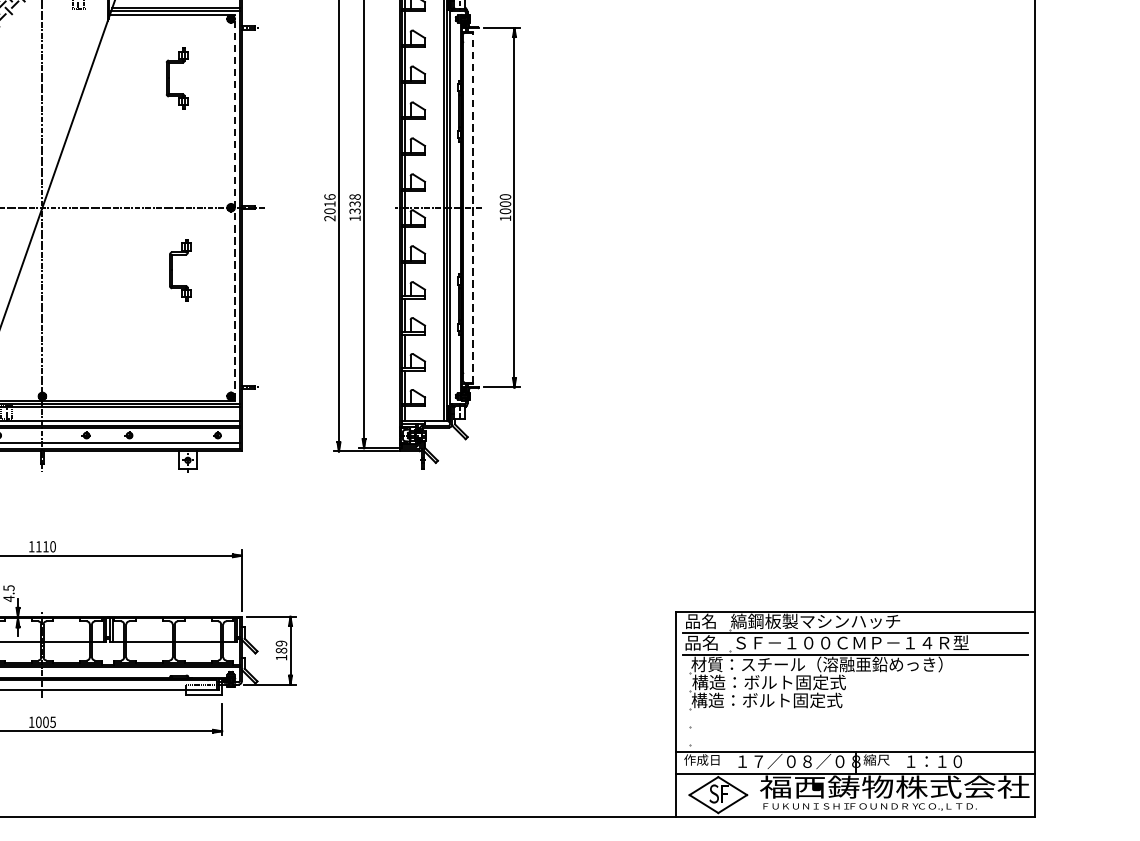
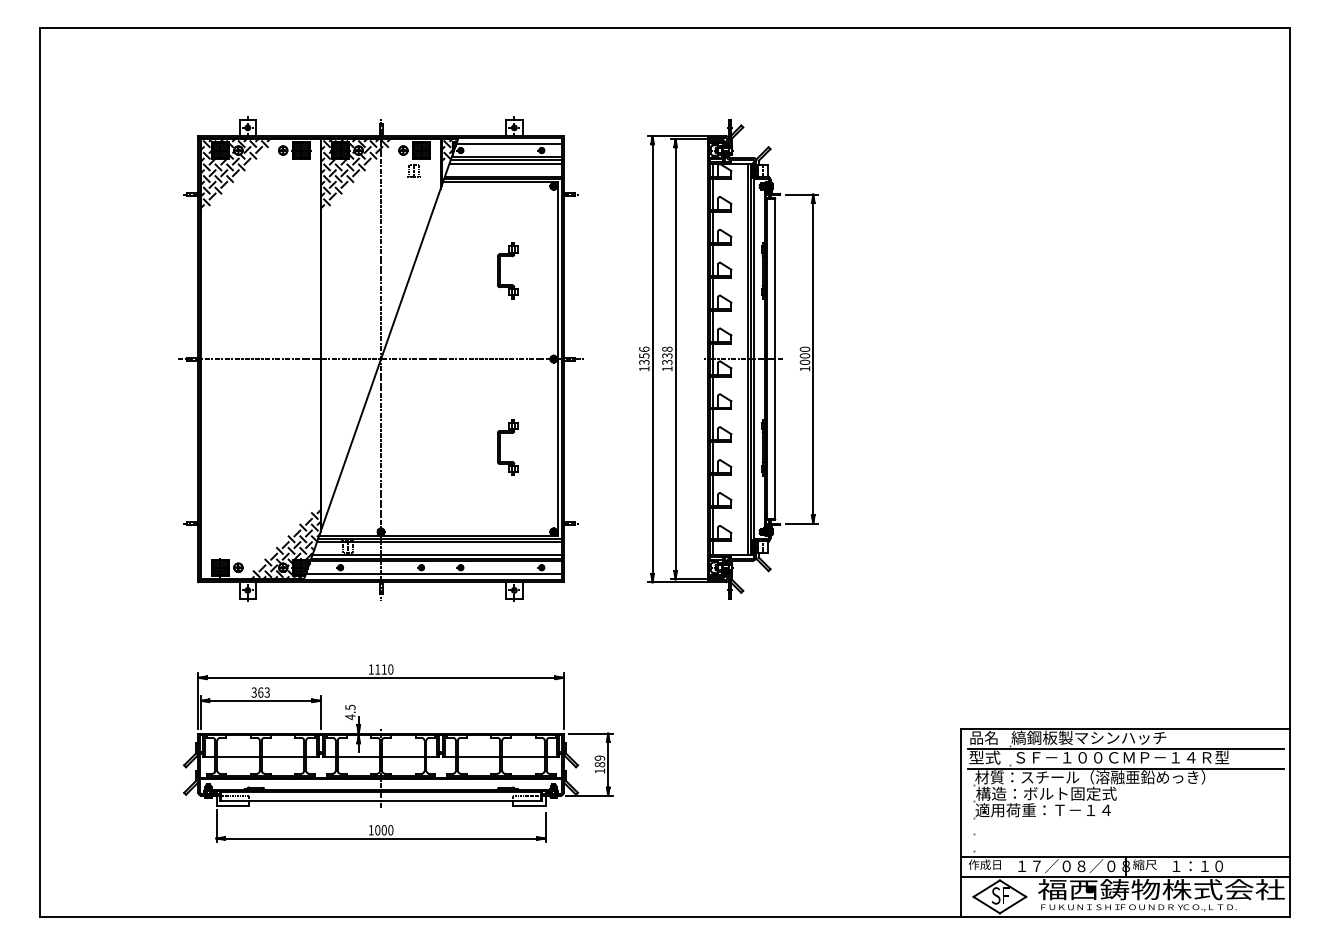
part: (169, 78) -> (500, 270), moved
line: (473, 207) -> (775, 358), dashed -> solid
line: (235, 208) -> (557, 359), dashed -> solid
text: (330, 211) -> (644, 362), 2016 -> 1356
part: (172, 270) -> (500, 447), moved
text: (701, 642) -> (984, 757), 品名 -> 型式
text: (767, 700) -> (1044, 810), 構造：ボルト固定式 -> 適用荷重：Ｔ－１４
text: (52, 722) -> (390, 830), 1005 -> 1000

